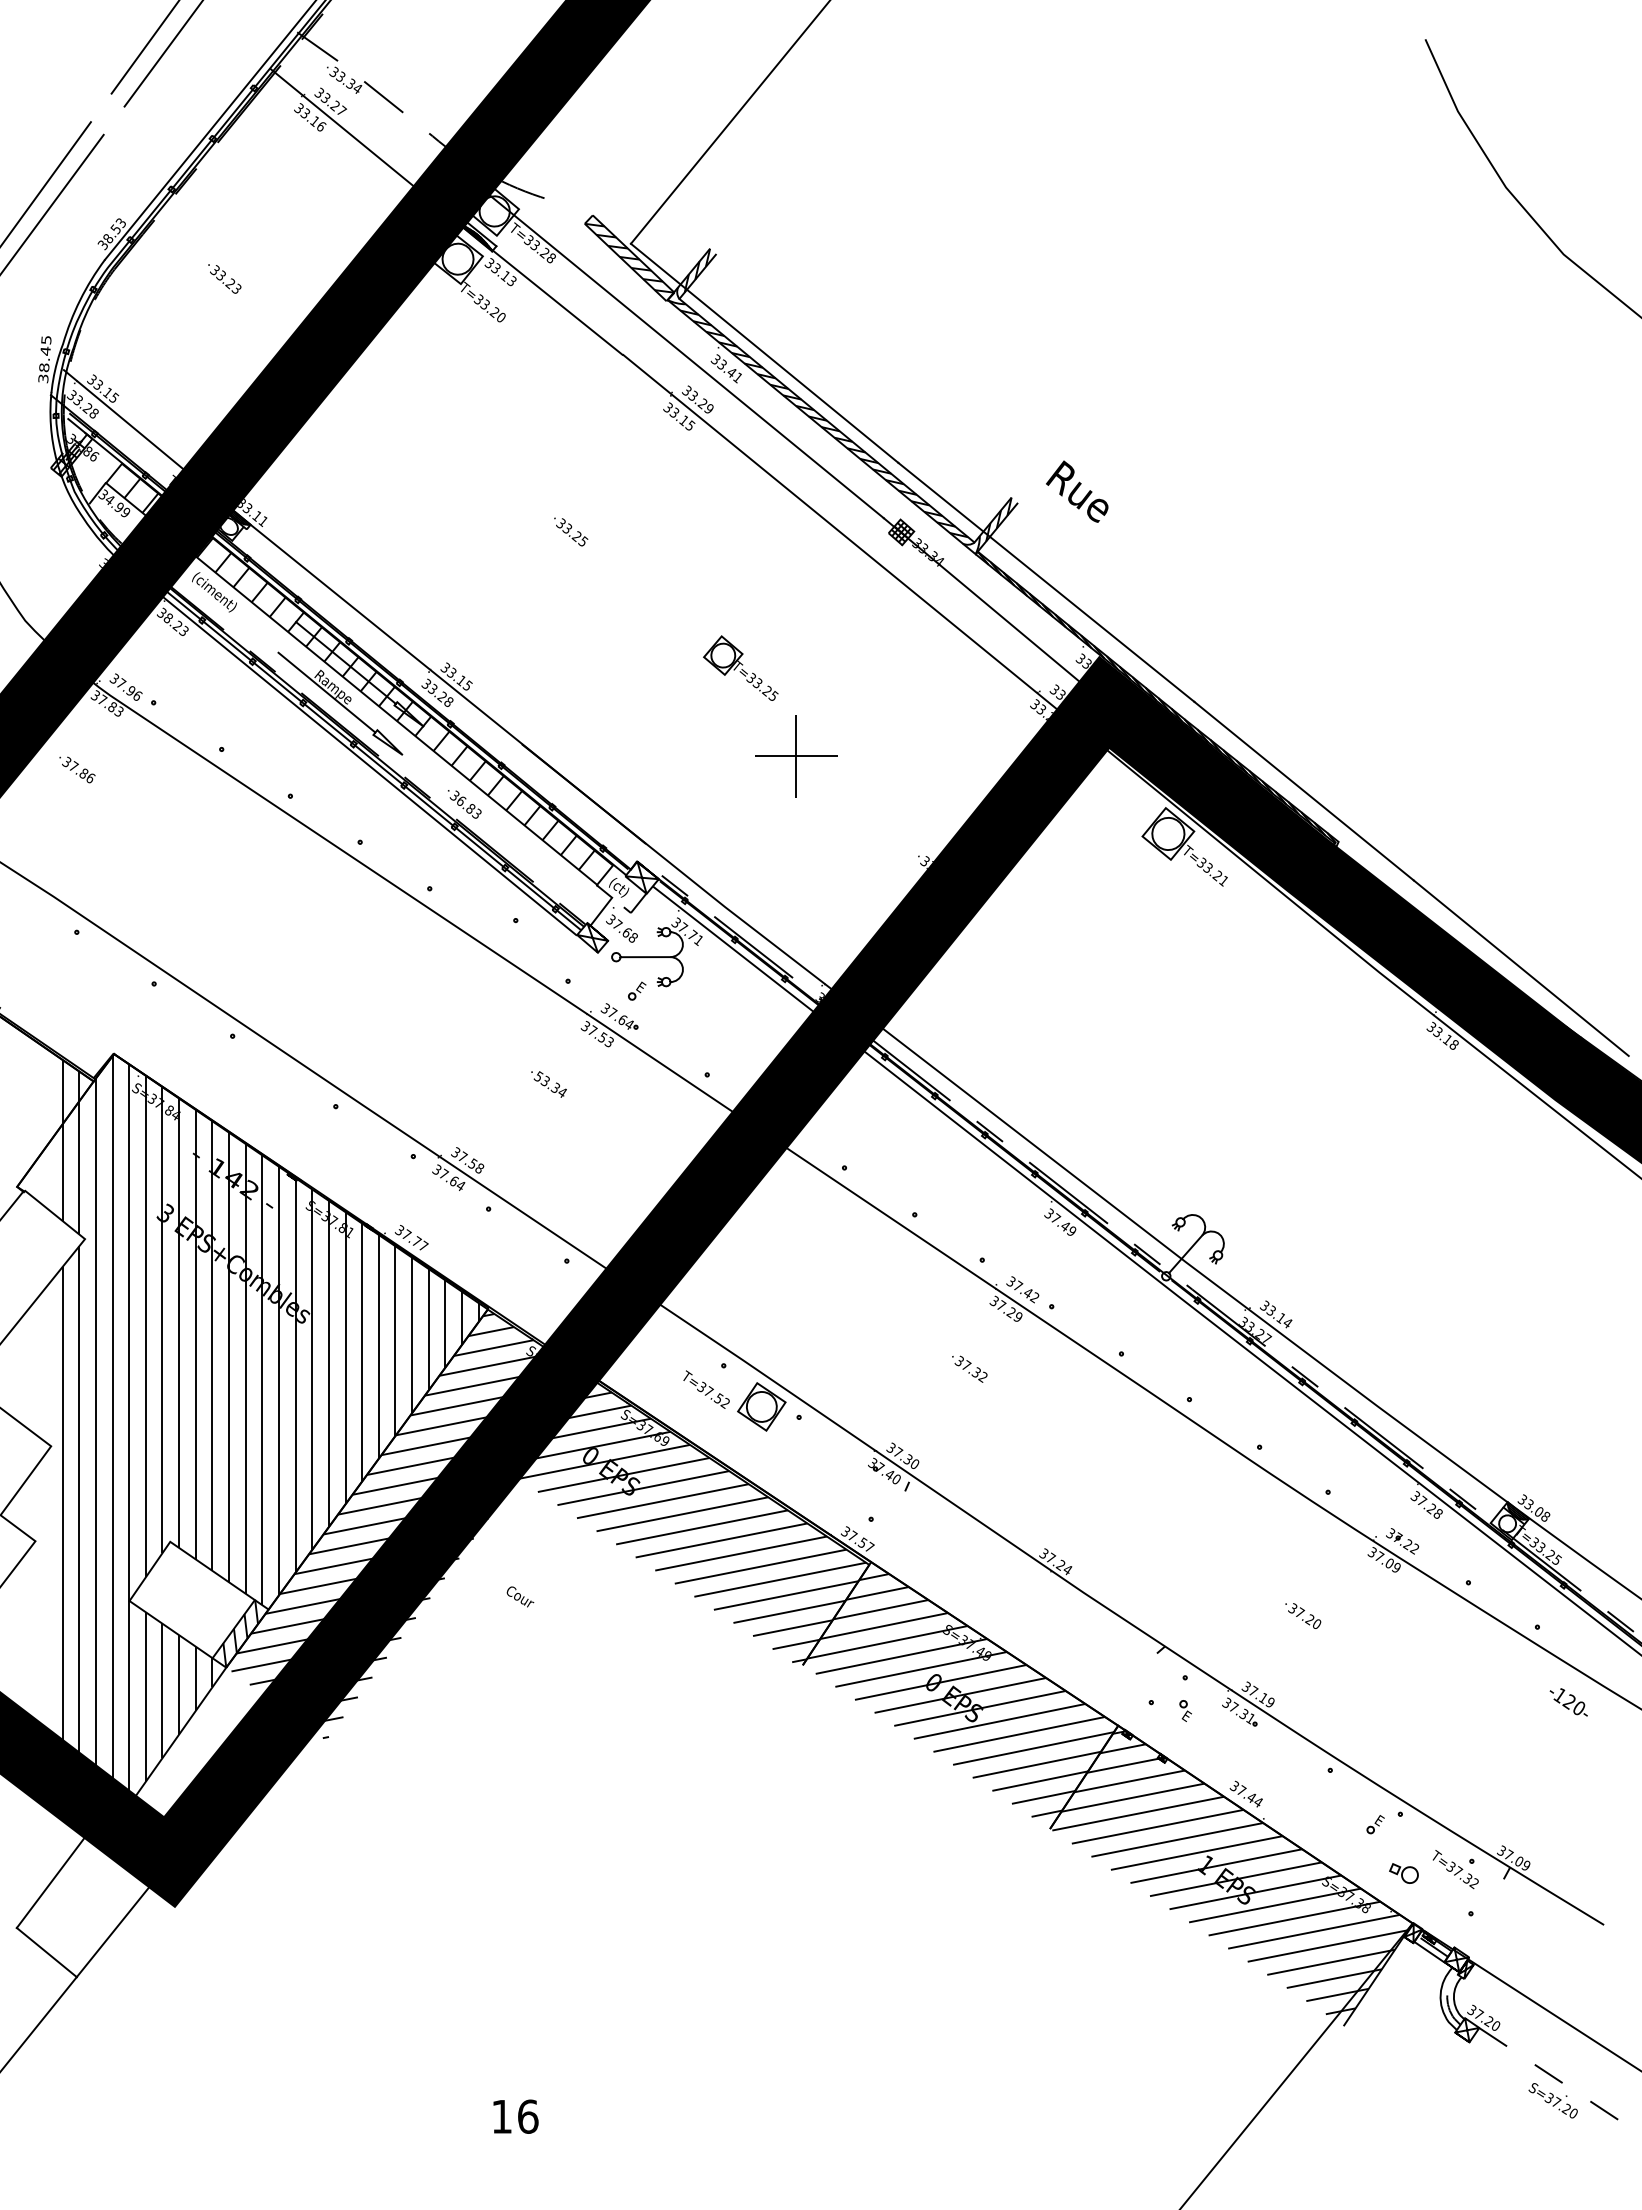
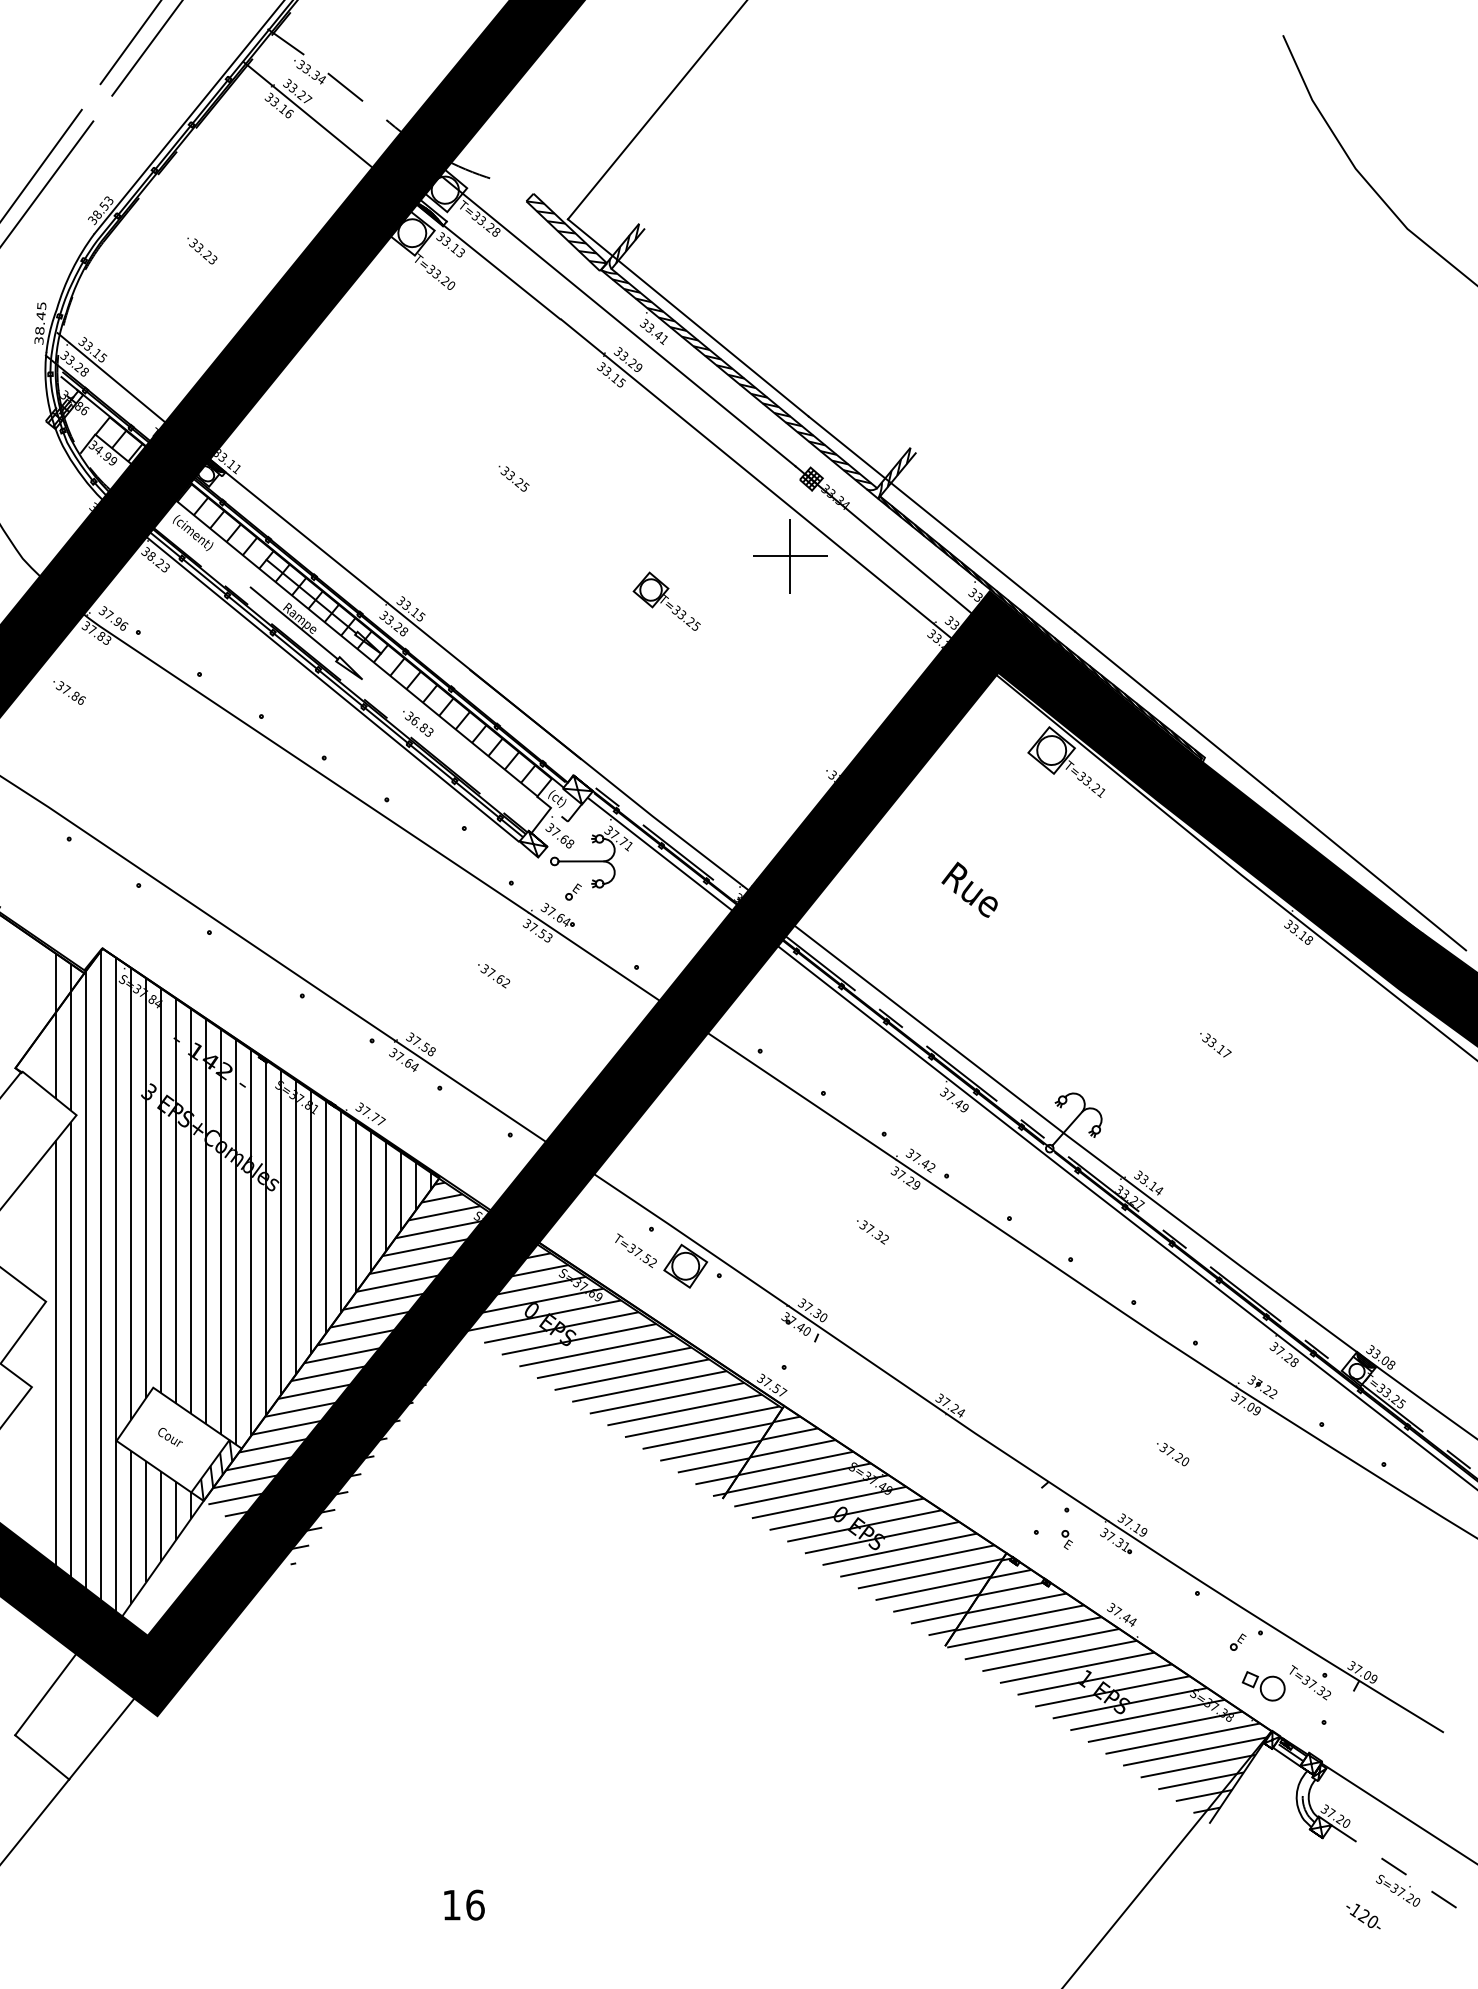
text: (1077, 491) -> (969, 889), moved
part: (796, 756) -> (790, 556), moved
text: (551, 1085) -> (496, 976), 53.34 -> 37.62
part: (1350, 1160) -> (1215, 1044), added
text: (520, 1596) -> (170, 1436), moved
text: (1568, 1702) -> (1363, 1916), moved
part: (1403, 1873) -> (1263, 1686), size x1.67

